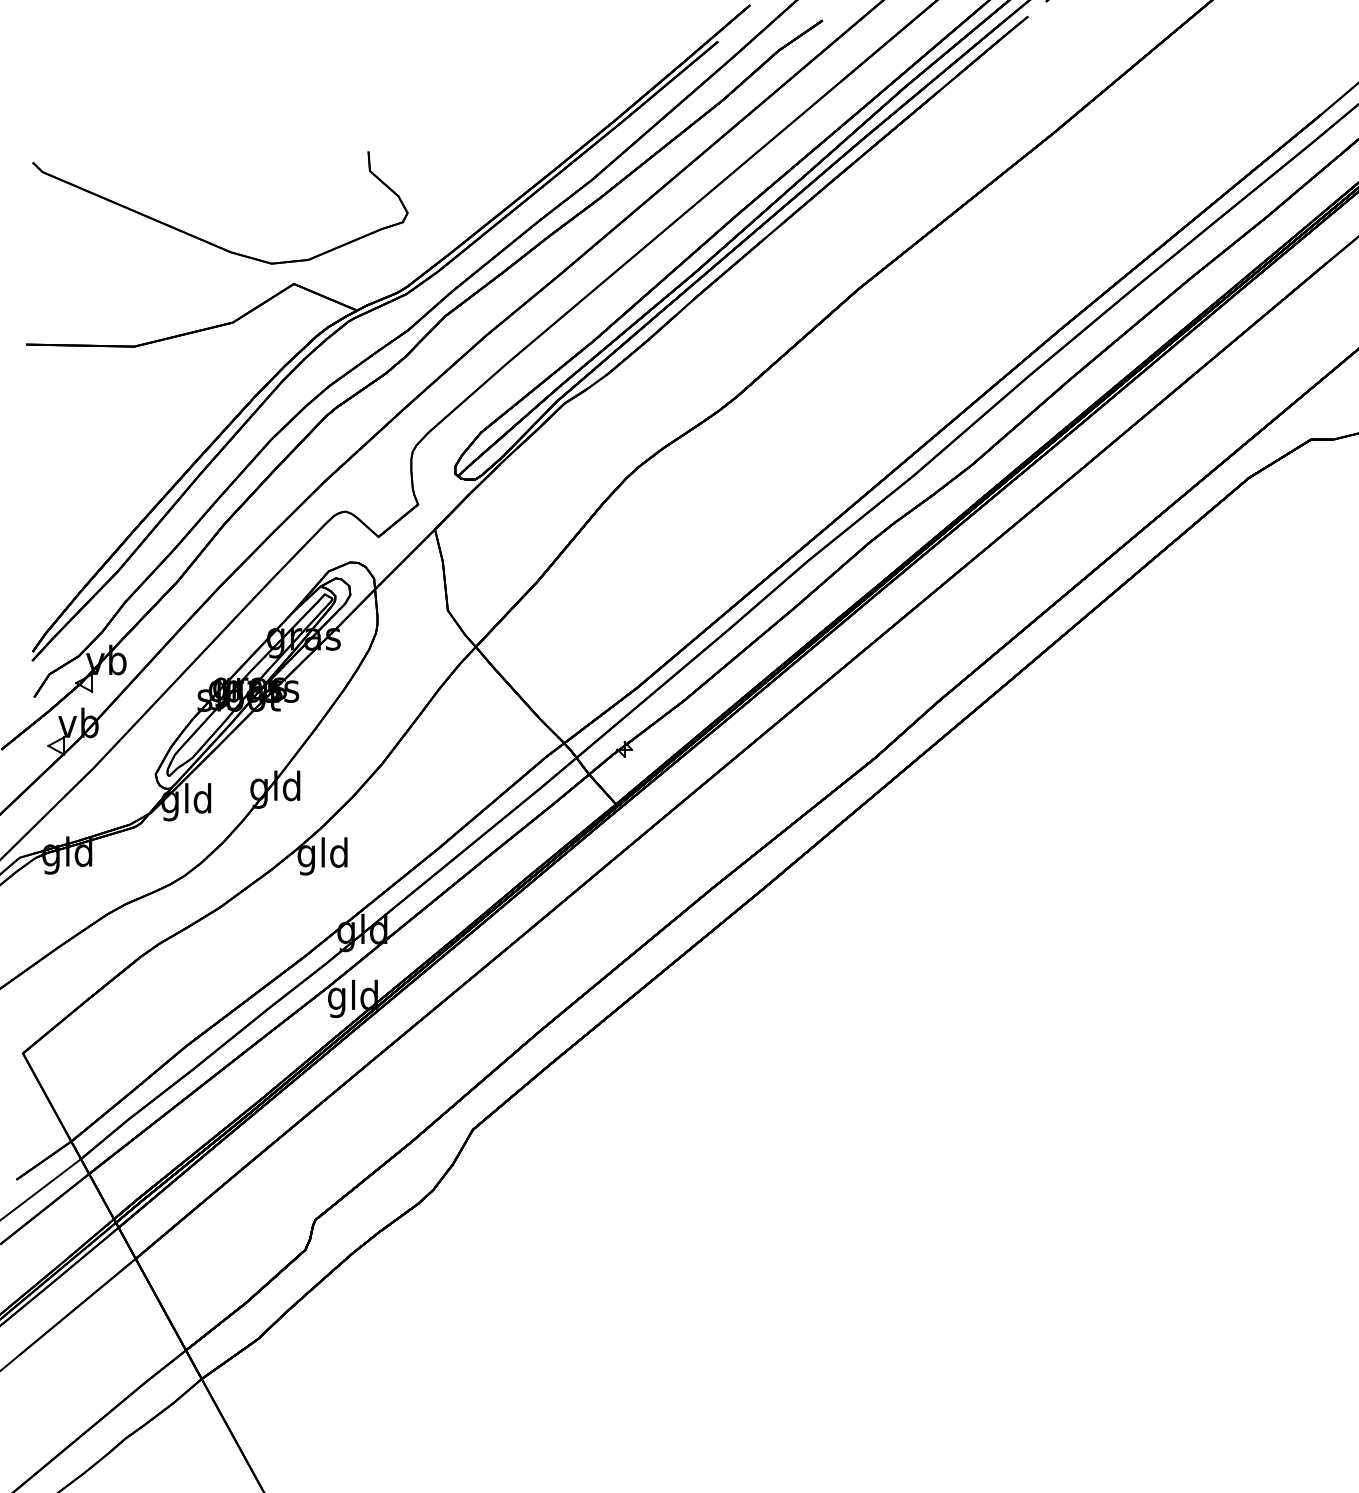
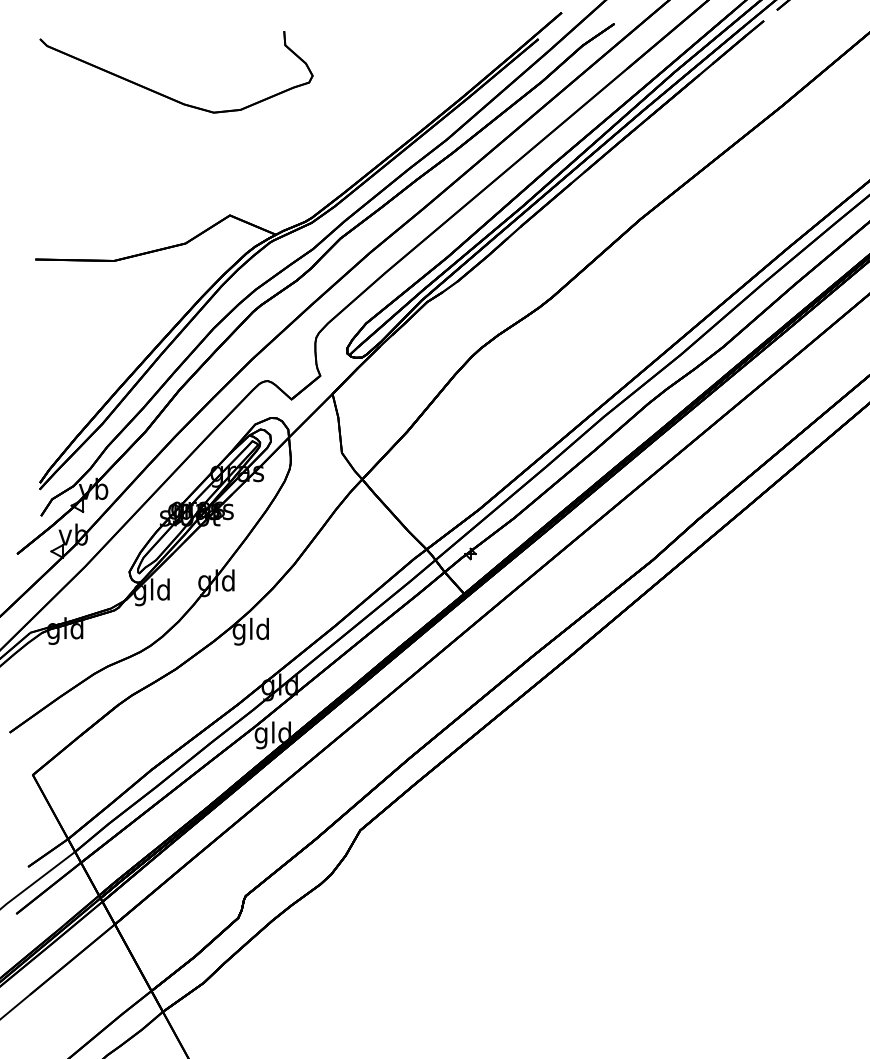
part: (206, 240) -> (166, 95), moved

